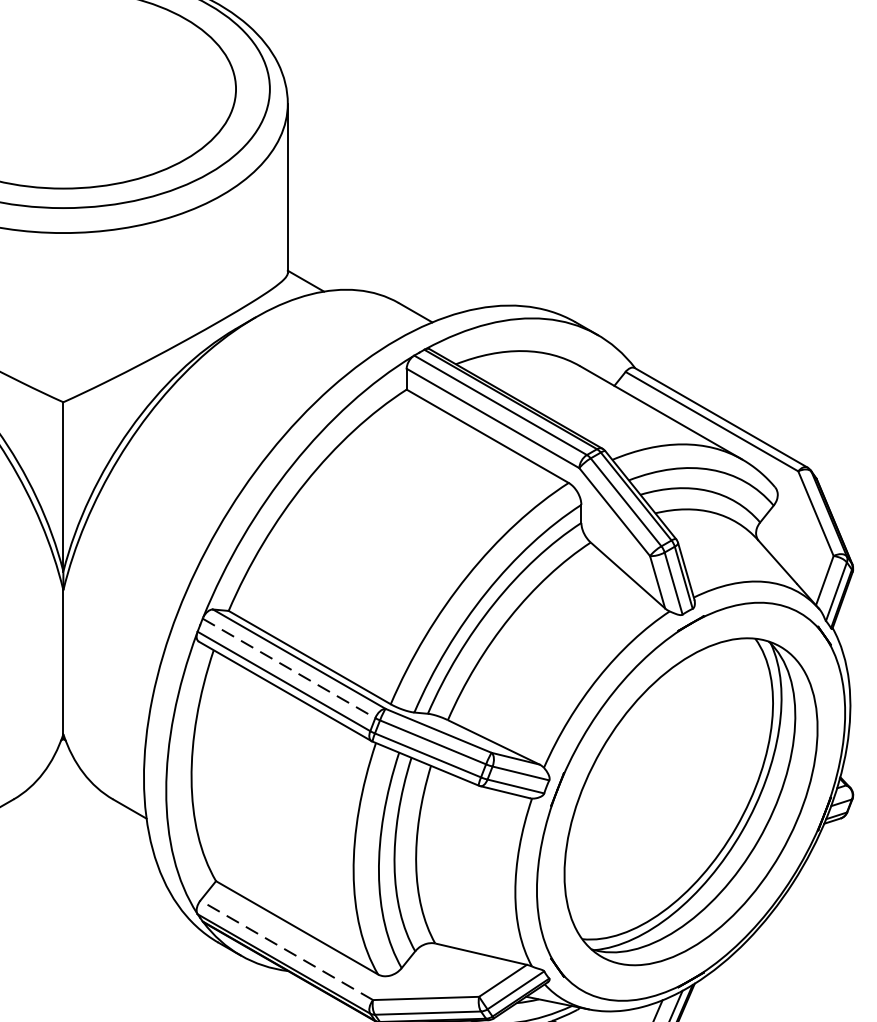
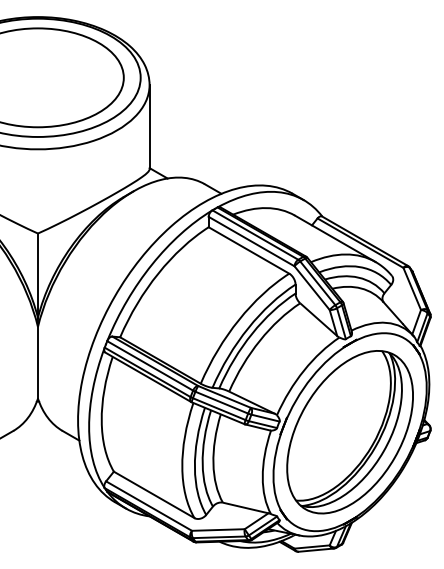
line: (289, 667) -> (150, 365), dashed -> solid
line: (287, 951) -> (149, 506), dashed -> solid

